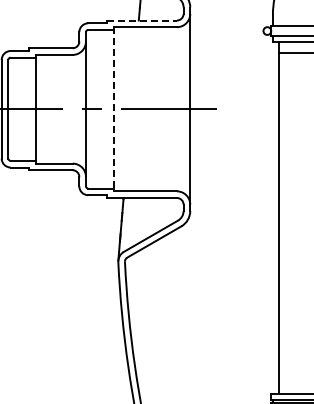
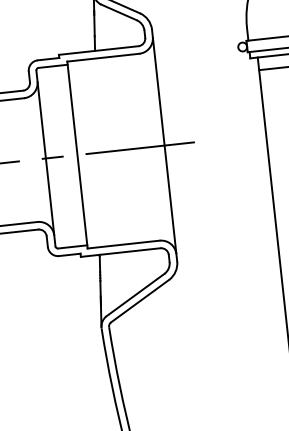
line: (142, 20) -> (99, 50), dashed -> solid
line: (113, 109) -> (77, 155), dashed -> solid

